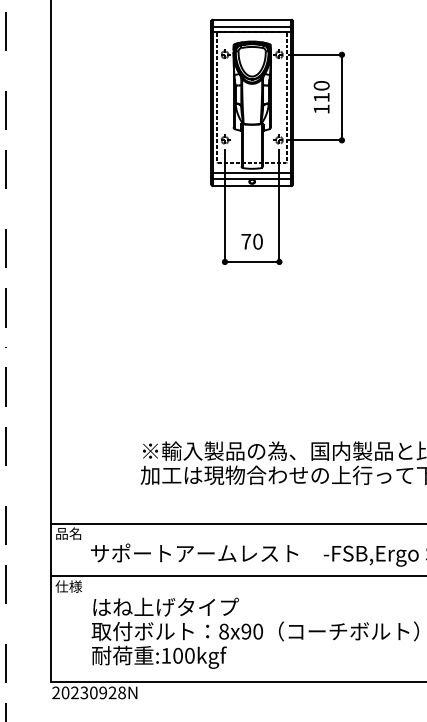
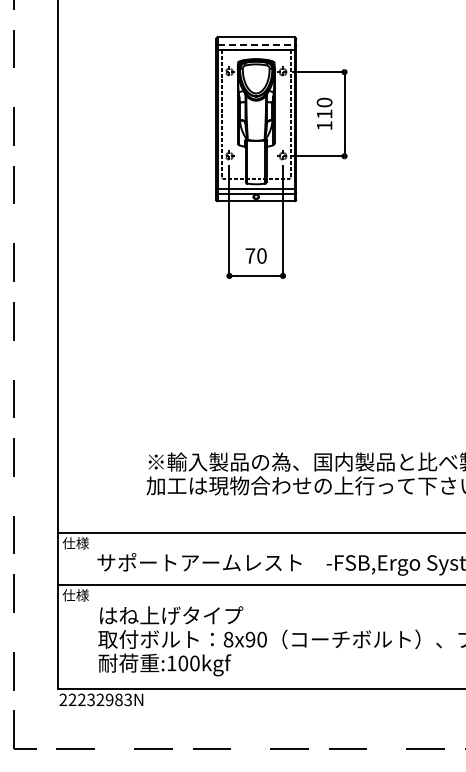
line: (252, 26) -> (256, 44), solid -> dashed
text: (68, 533) -> (75, 543), 品名 -> 仕様
text: (92, 692) -> (99, 699), 20230928N -> 22232983N

